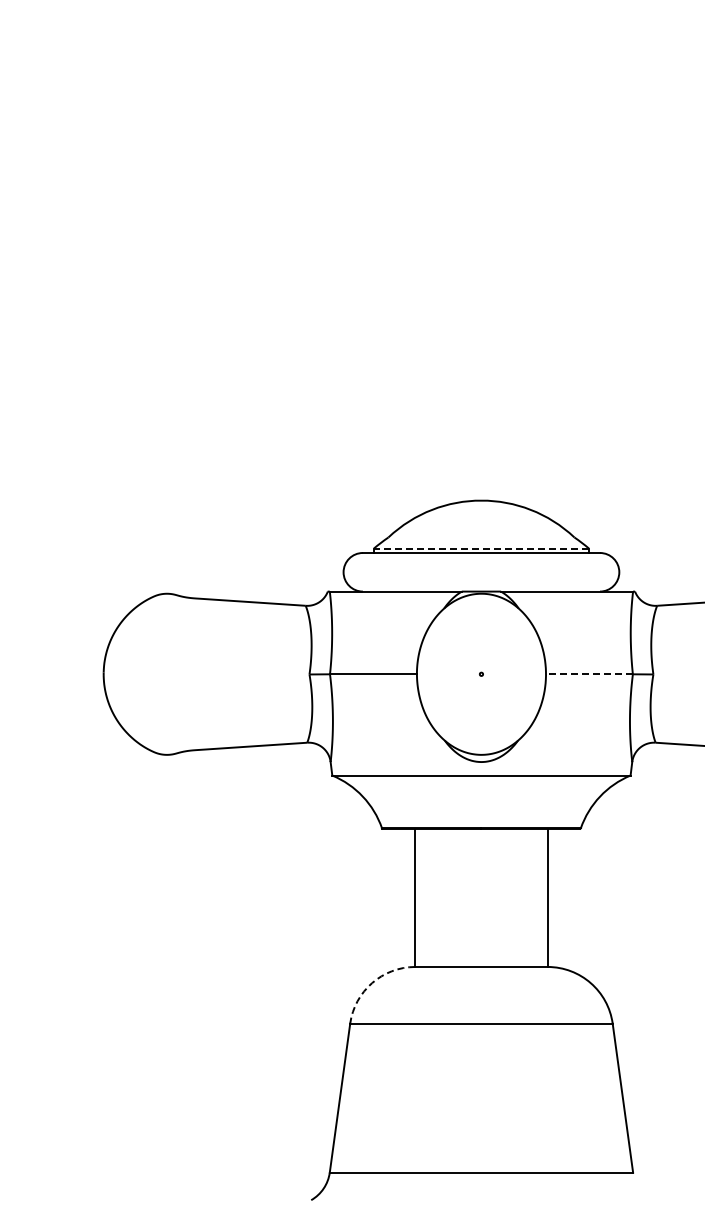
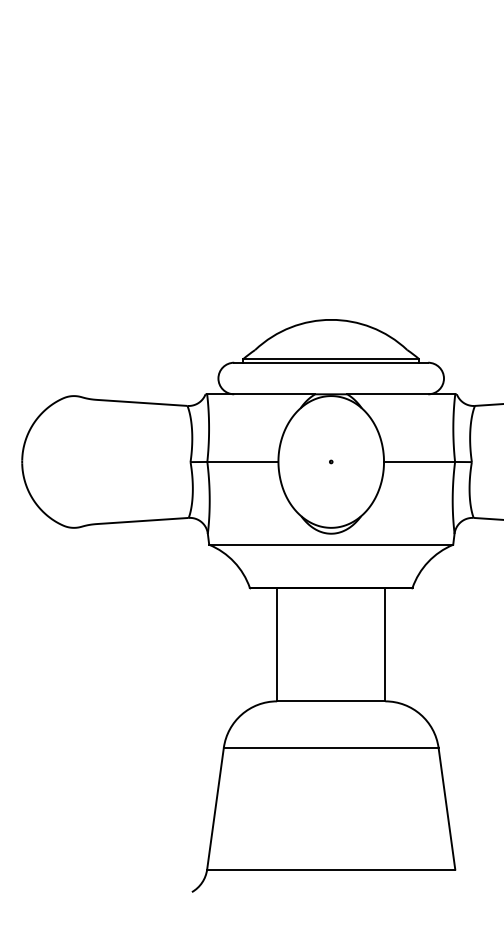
line: (481, 548) -> (331, 359), dashed -> solid
line: (588, 674) -> (418, 462), dashed -> solid
arc: (372, 983) -> (242, 714), dashed -> solid

